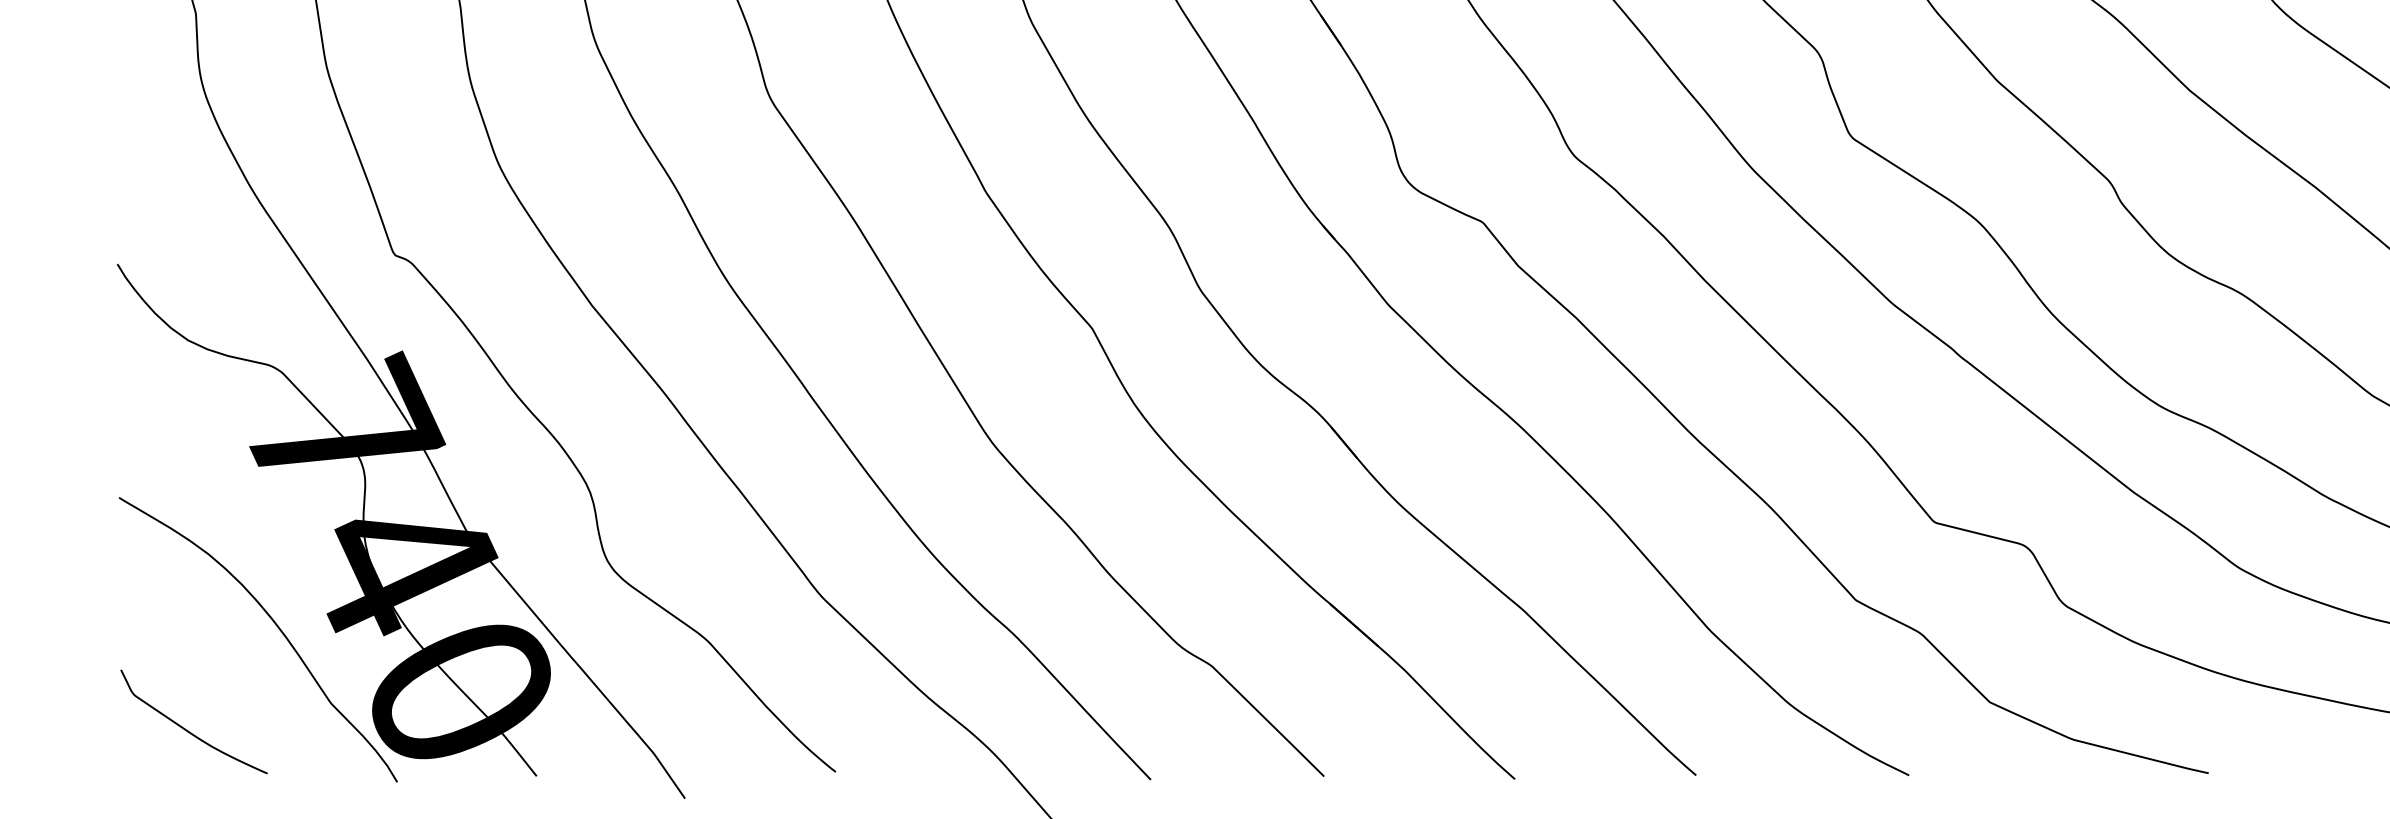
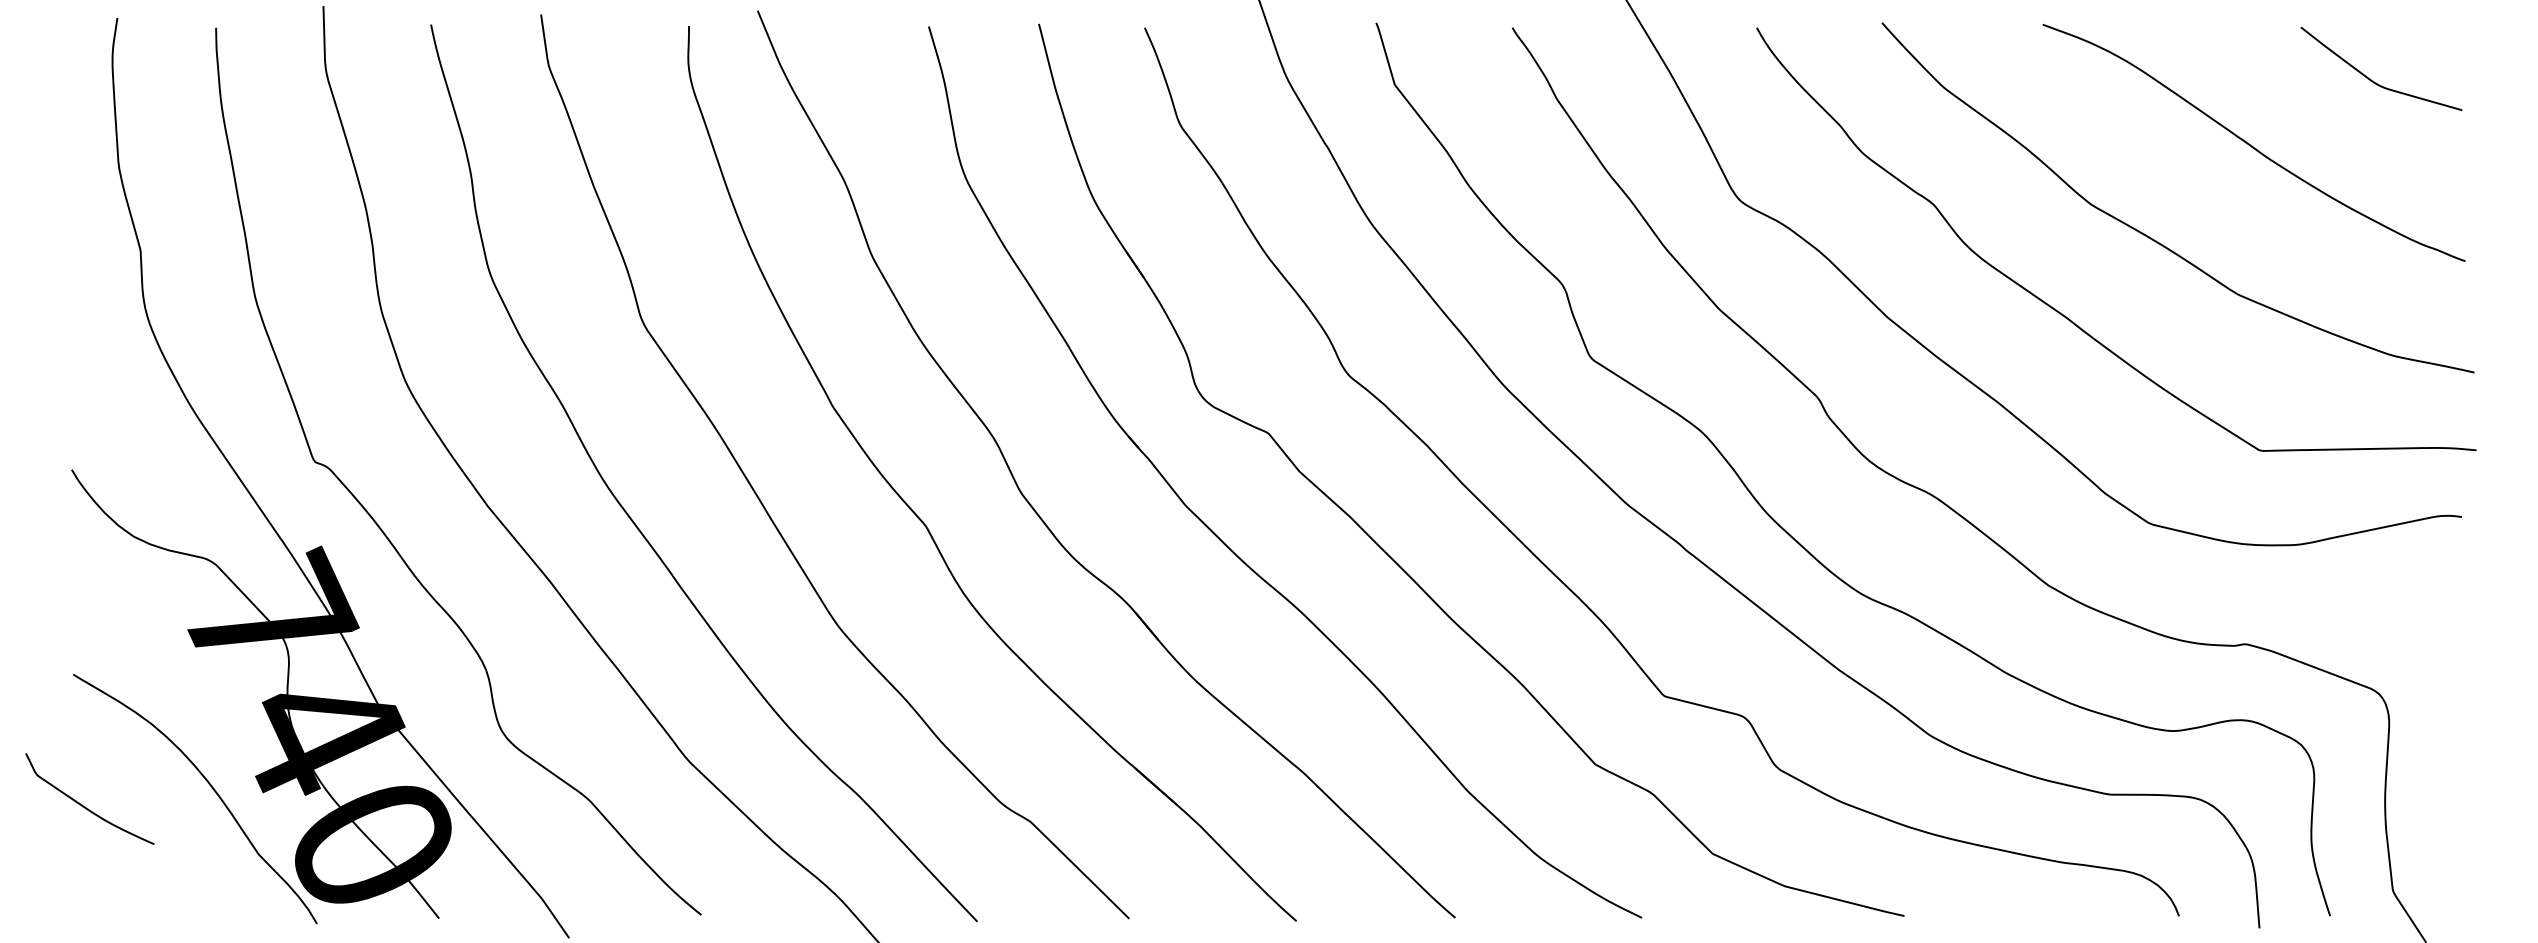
curve: (188, 730) -> (85, 806), moved

